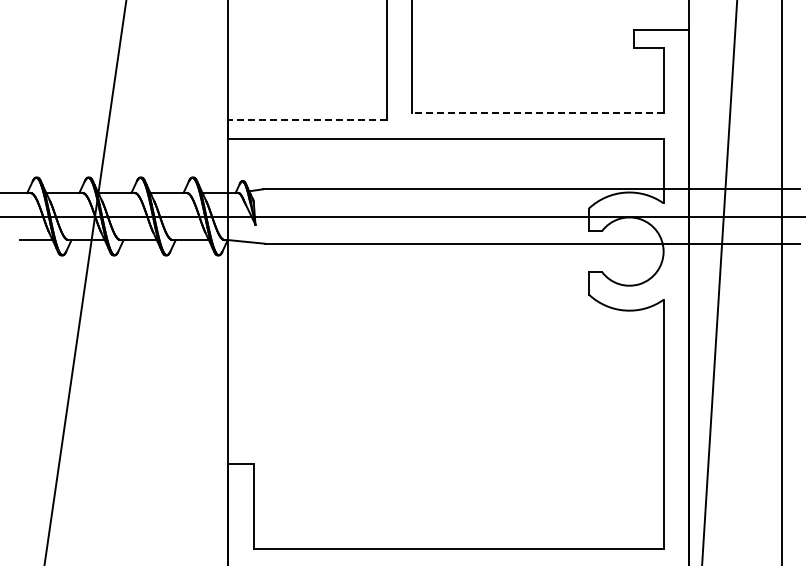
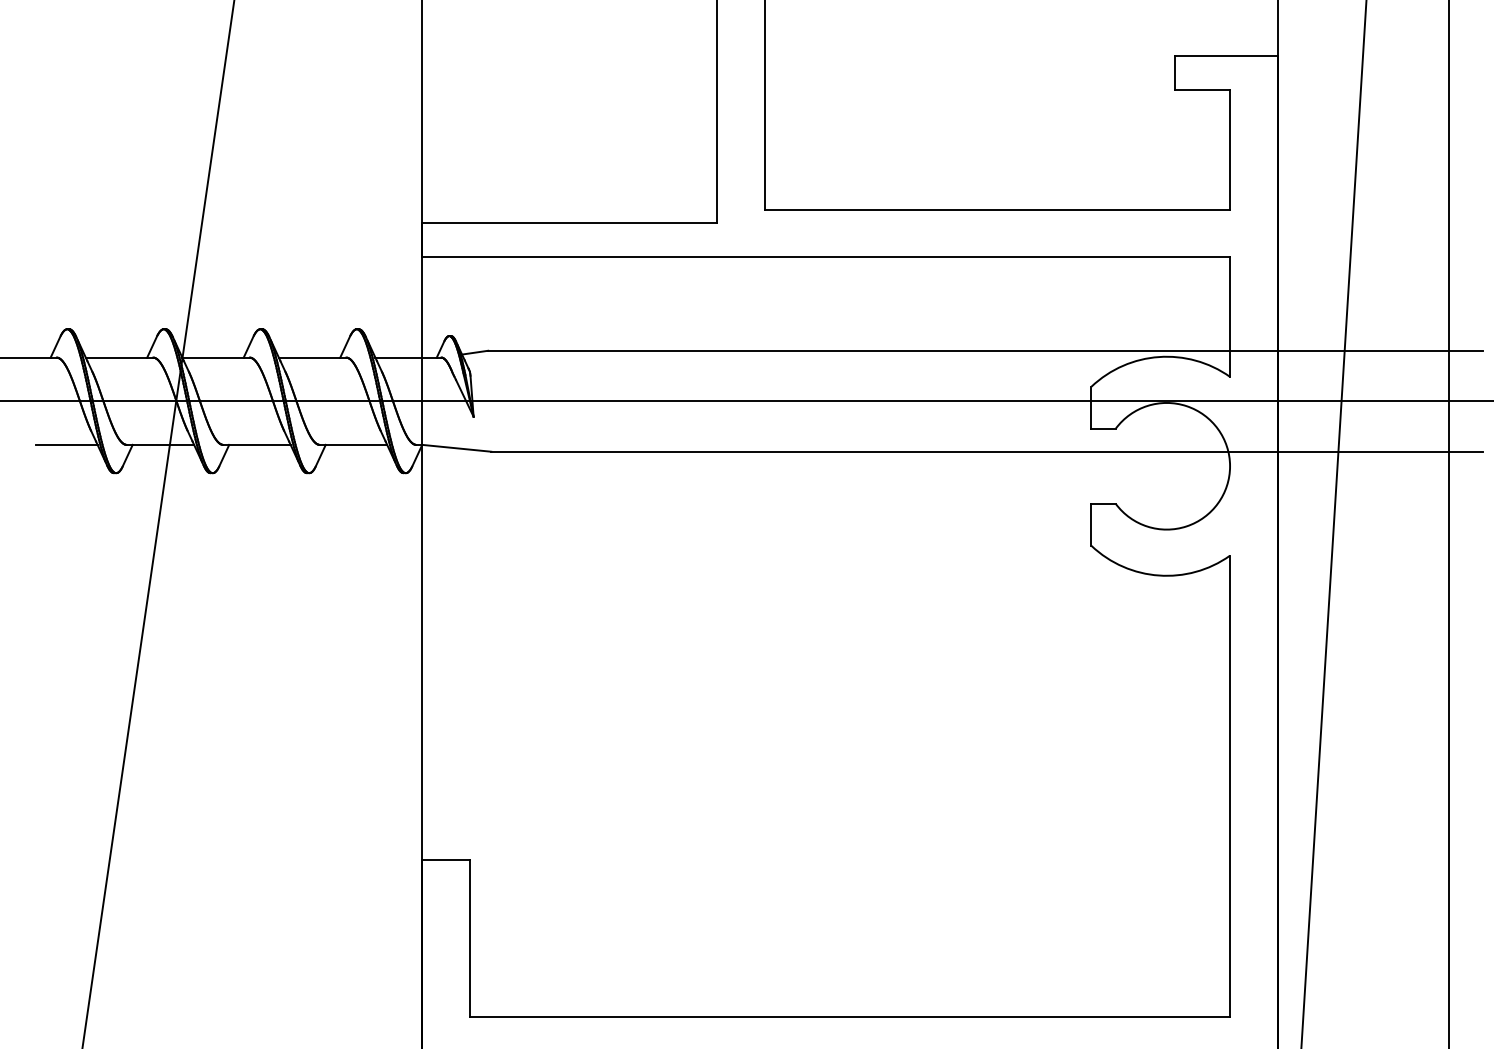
line: (538, 113) -> (998, 210), dashed -> solid
line: (306, 120) -> (568, 223), dashed -> solid

